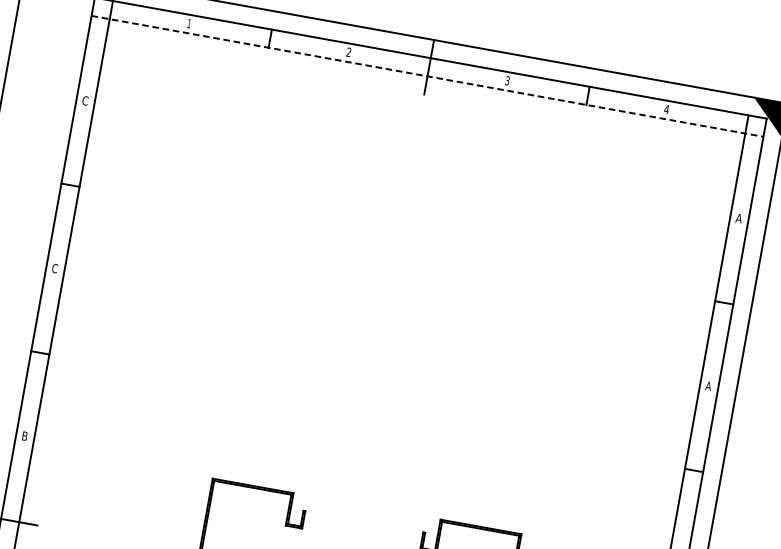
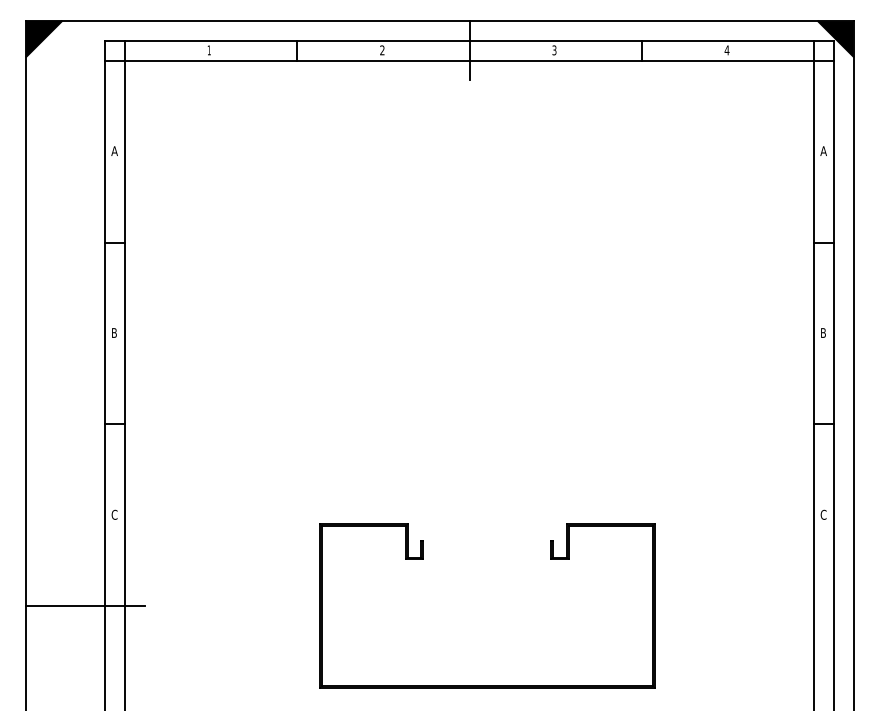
line: (428, 76) -> (470, 60), dashed -> solid
text: (85, 101) -> (114, 151), C -> A
text: (55, 268) -> (114, 332), C -> B
text: (708, 385) -> (823, 332), A -> B
text: (24, 435) -> (114, 514), B -> C

